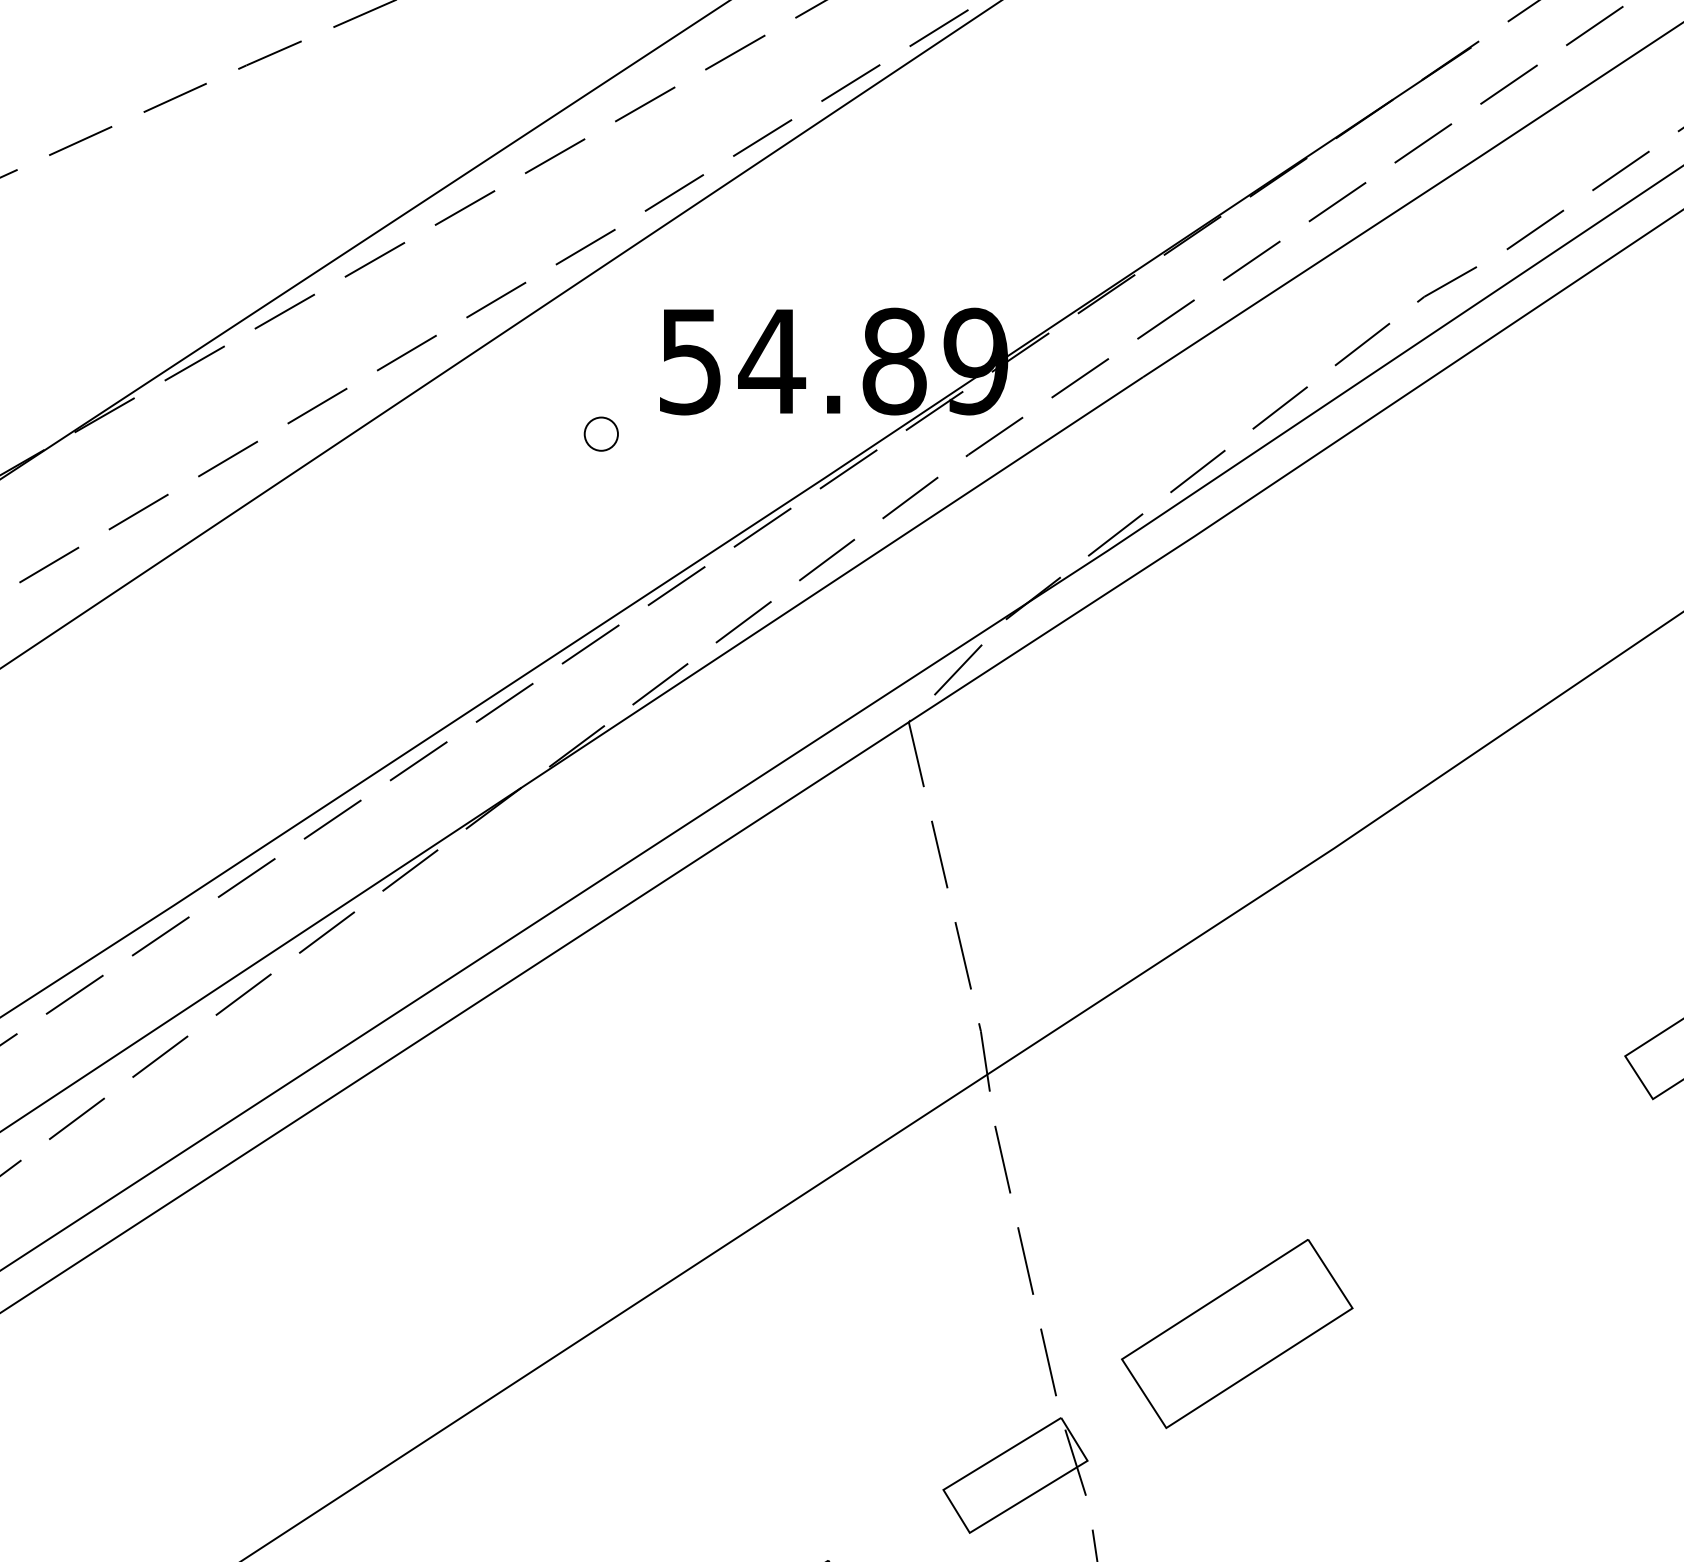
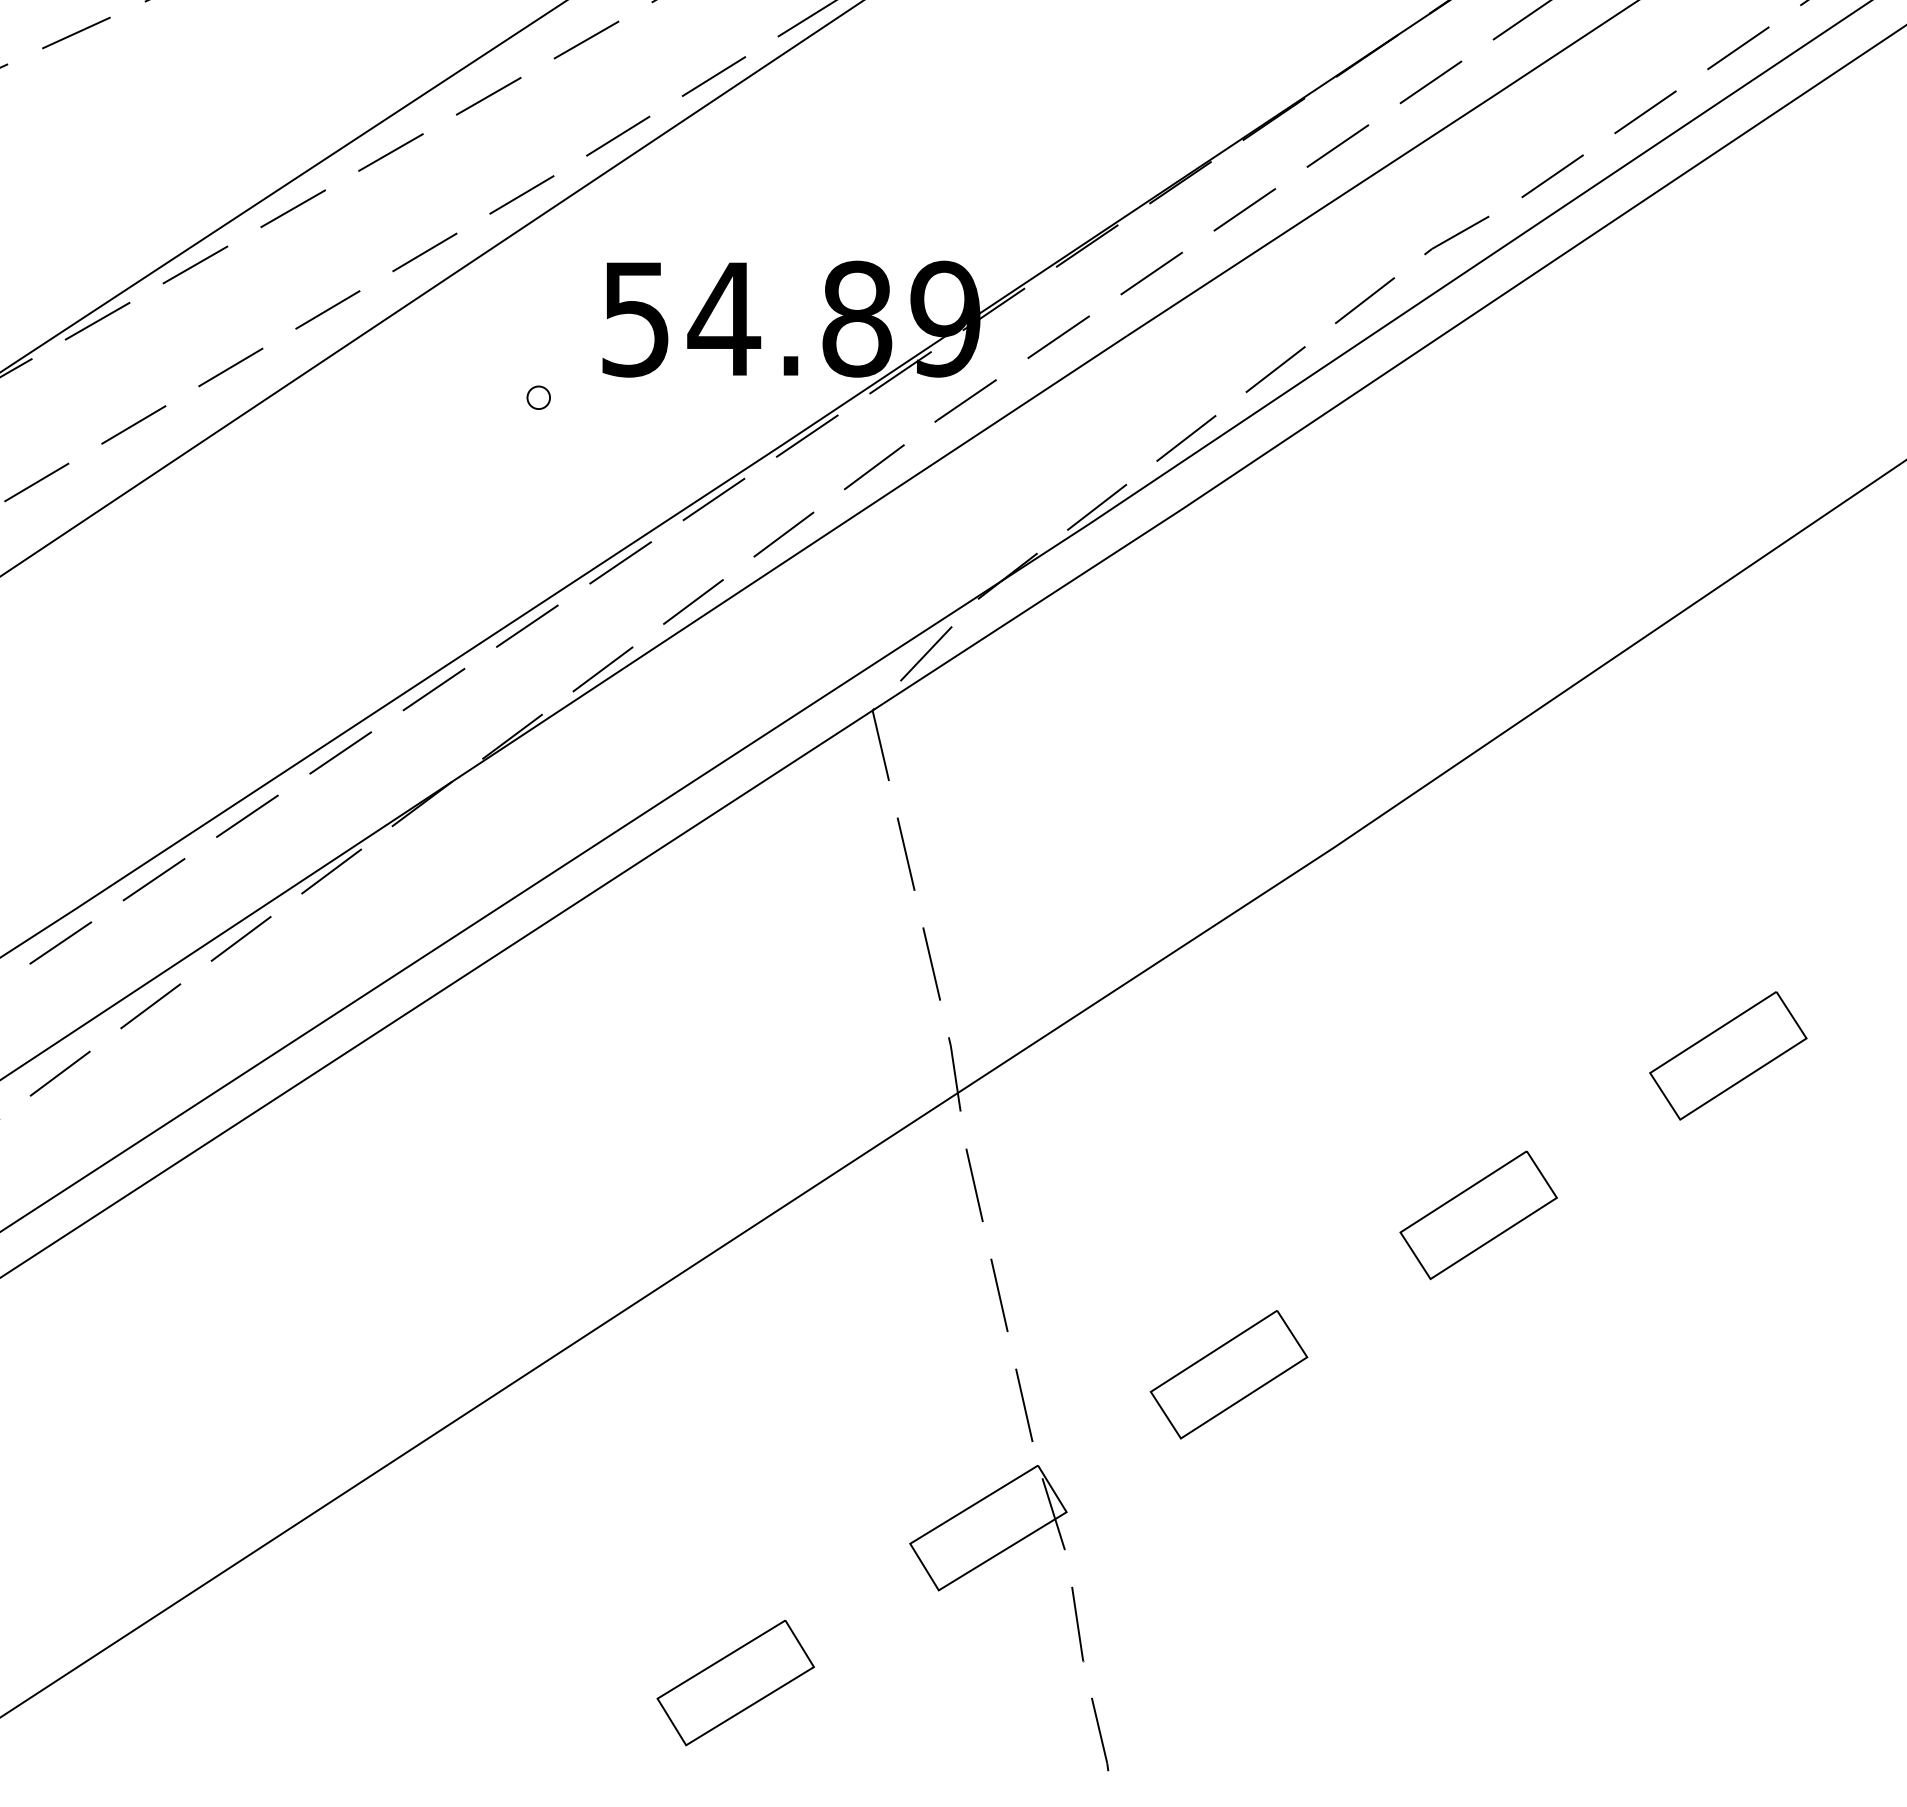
part: (600, 433) -> (538, 397), size x0.62
part: (1467, 1187) -> (1478, 1215), added
part: (1236, 1333) -> (1228, 1374), size x0.62

